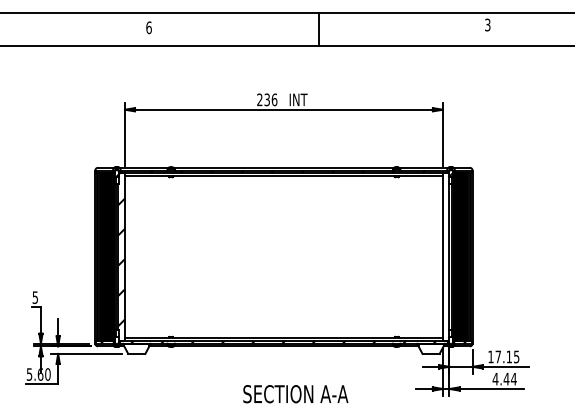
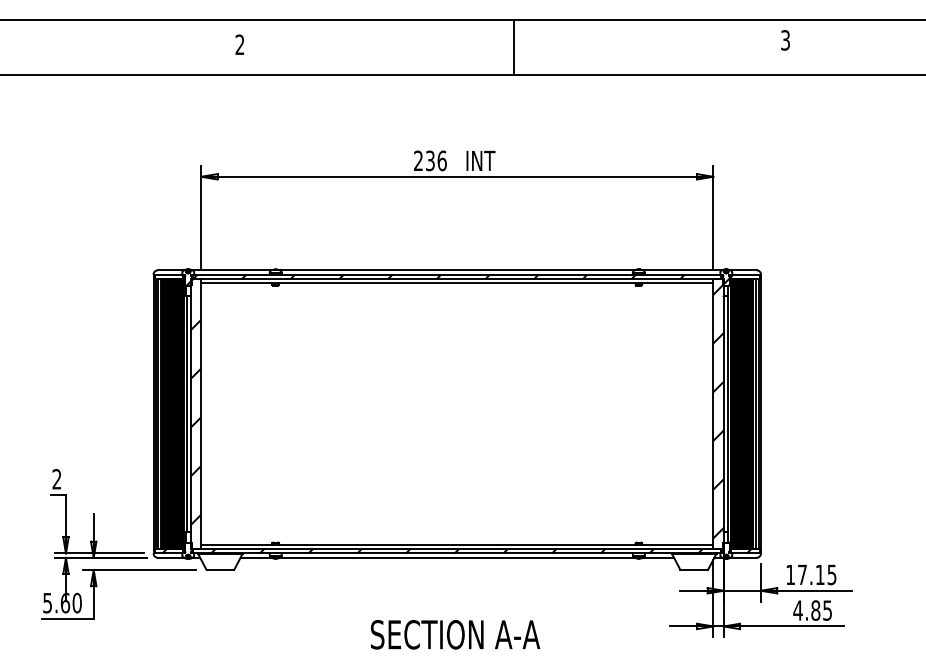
text: (148, 27) -> (239, 44), 6 -> 2
hatch: (445, 255) -> (717, 411), added
text: (34, 297) -> (55, 479), 5 -> 2
text: (509, 378) -> (820, 609), 4.44 -> 4.85
text: (295, 394) -> (454, 635), moved

